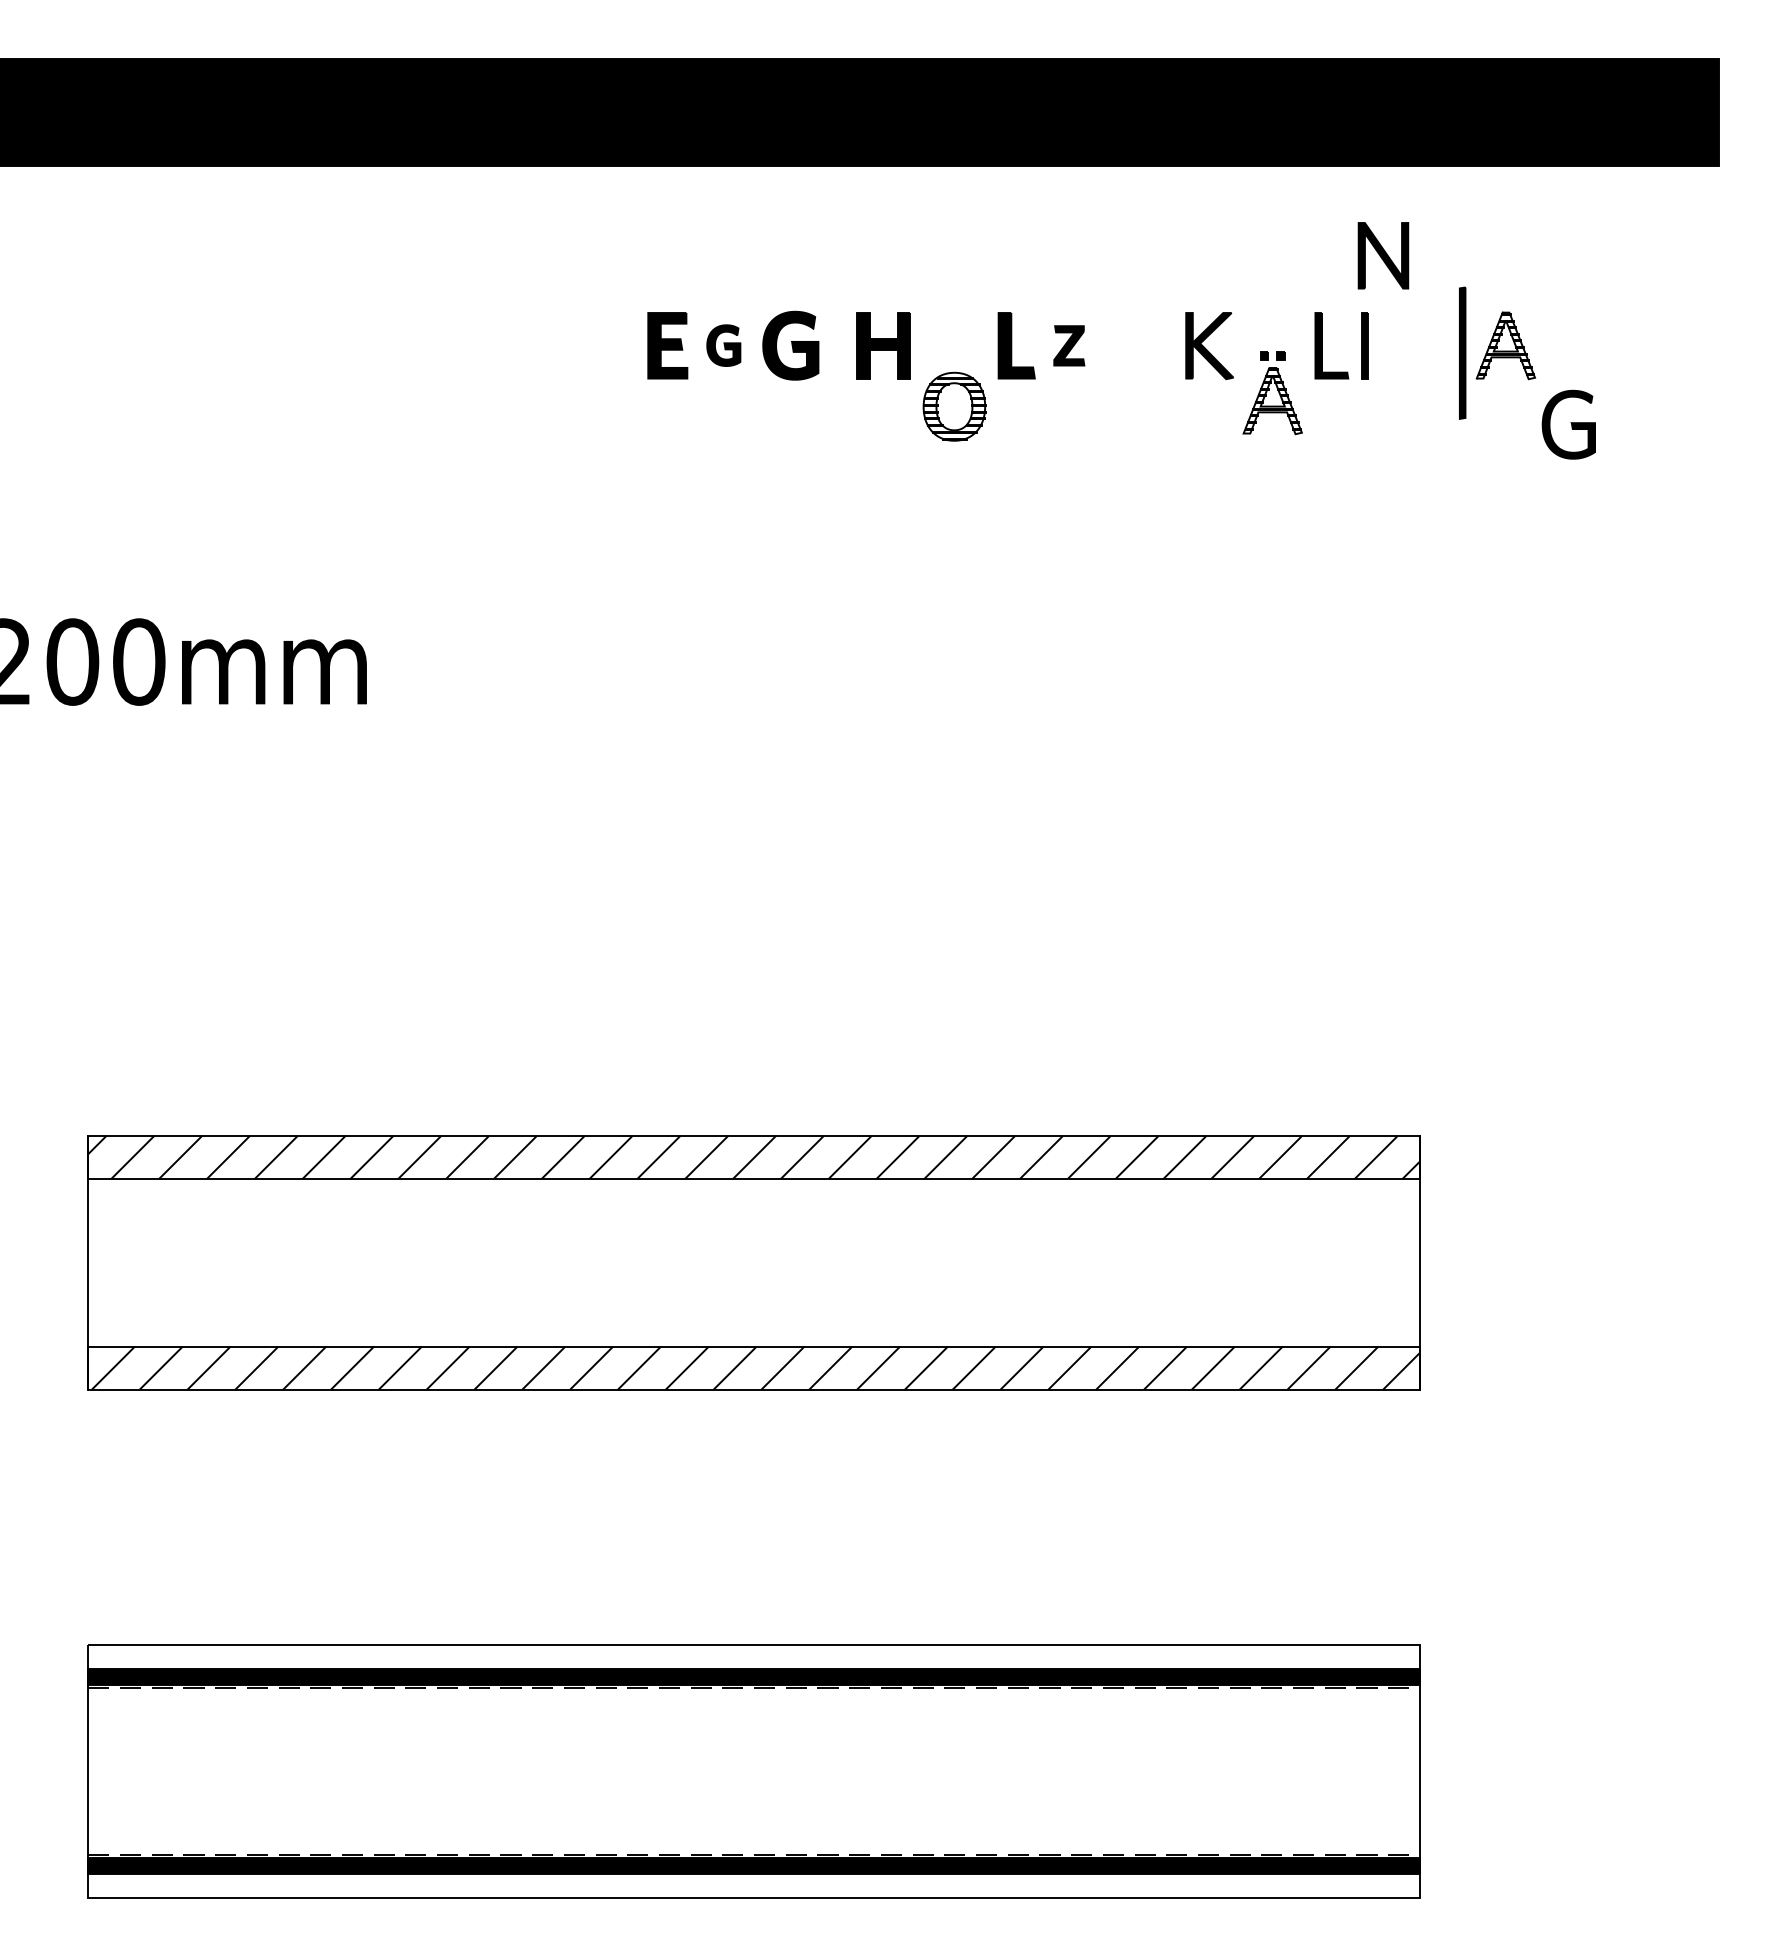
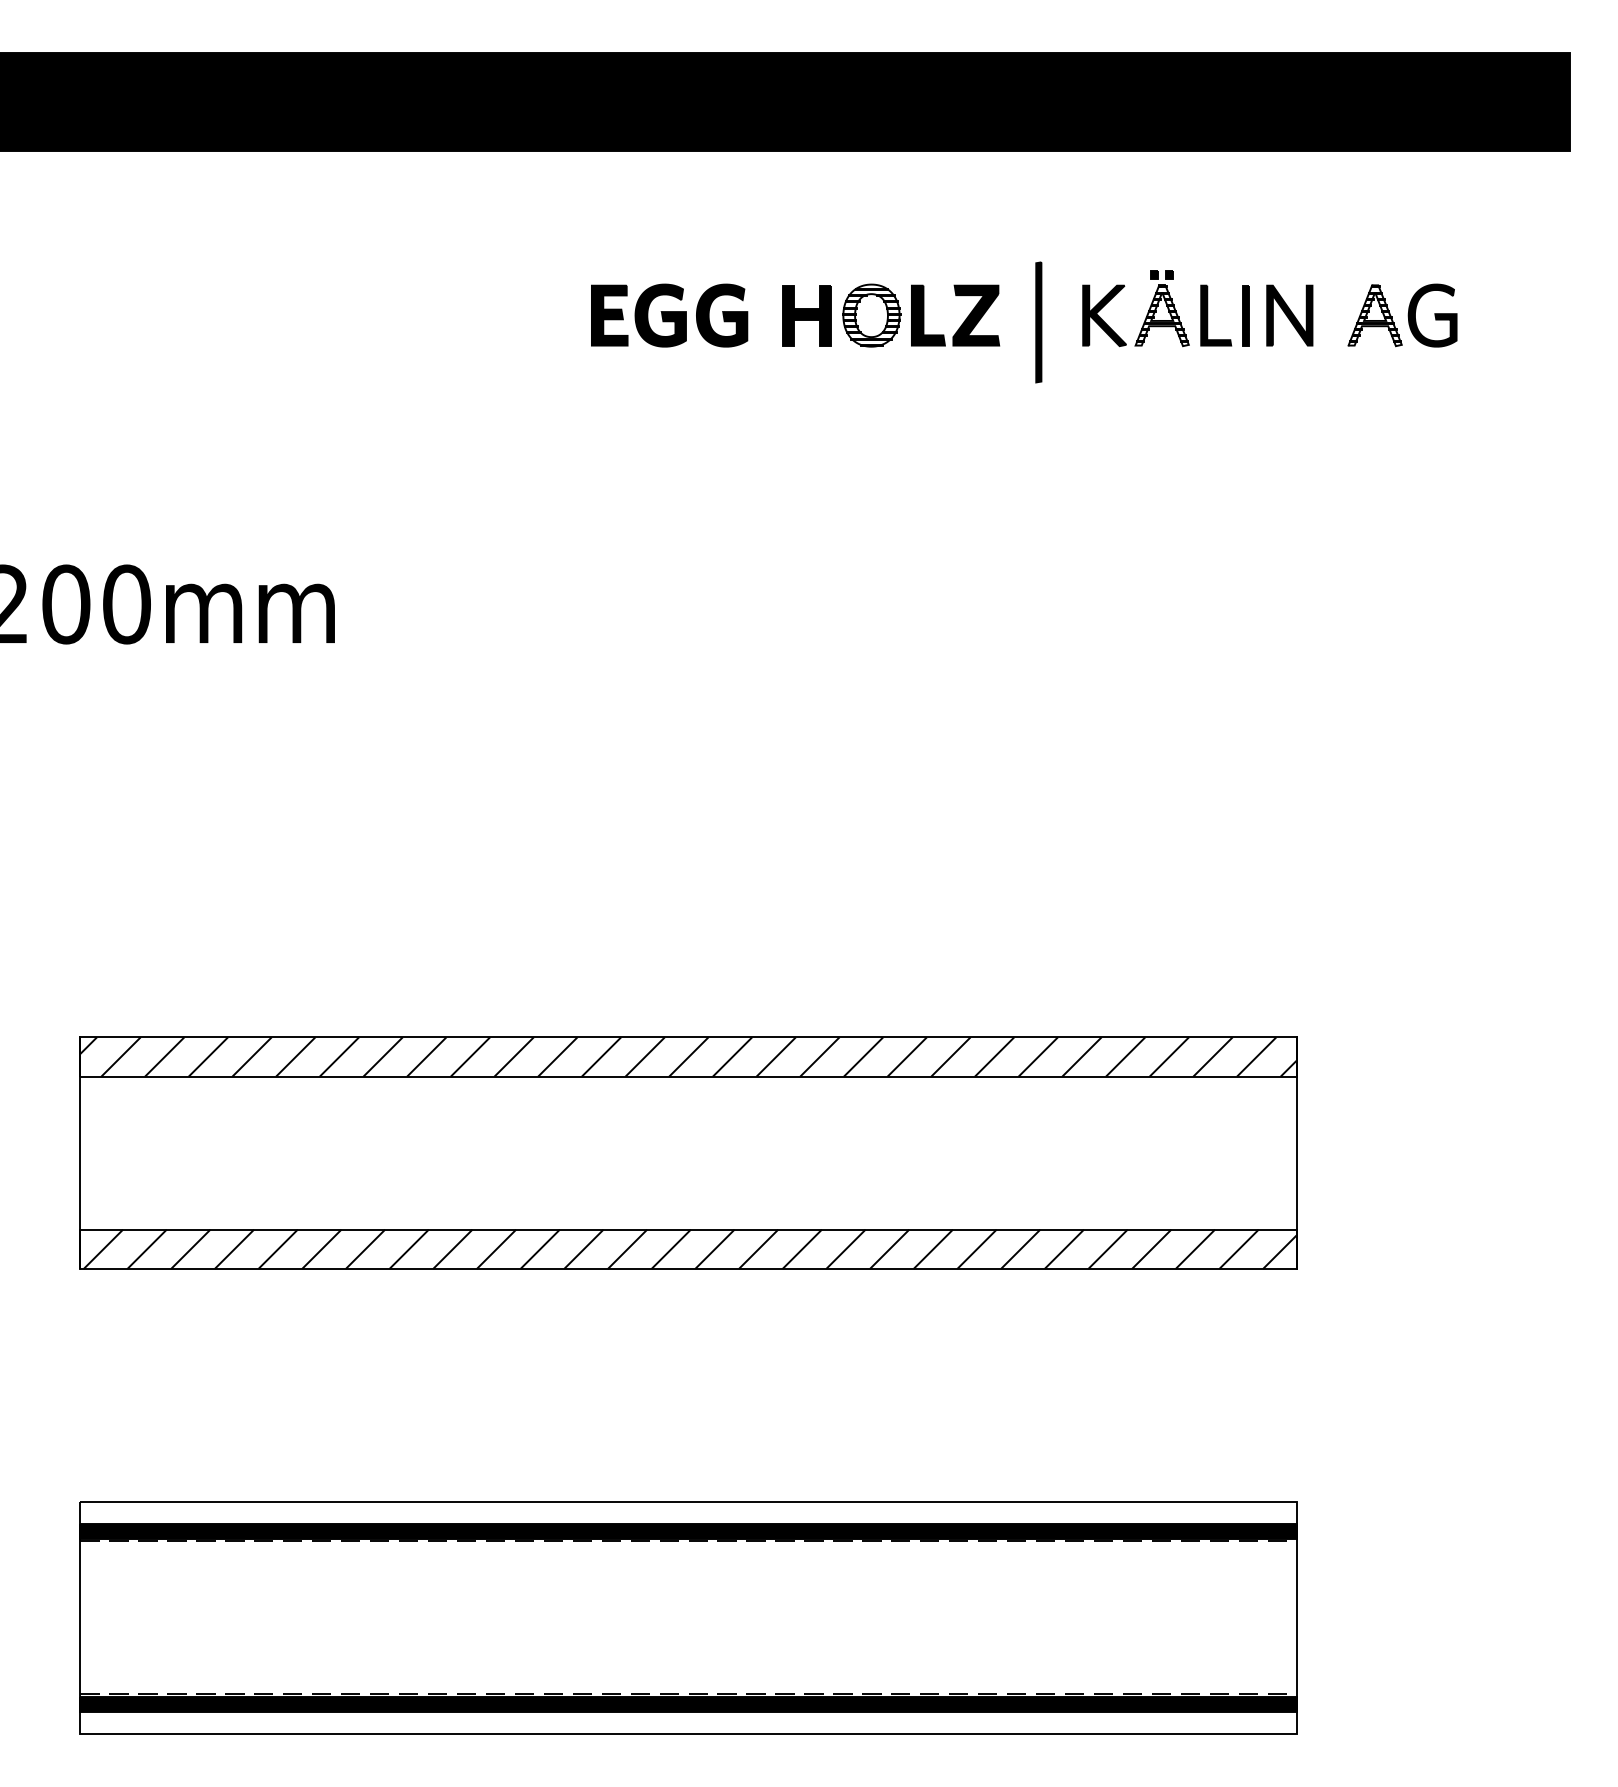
part: (1383, 255) -> (1289, 315), moved
part: (723, 345) -> (660, 315), size x1.67
part: (1069, 345) -> (976, 315), size x1.67
part: (1462, 352) -> (1038, 321), moved
part: (1272, 393) -> (1161, 308), moved
part: (954, 406) -> (871, 315), moved
part: (1568, 424) -> (1432, 315), moved

